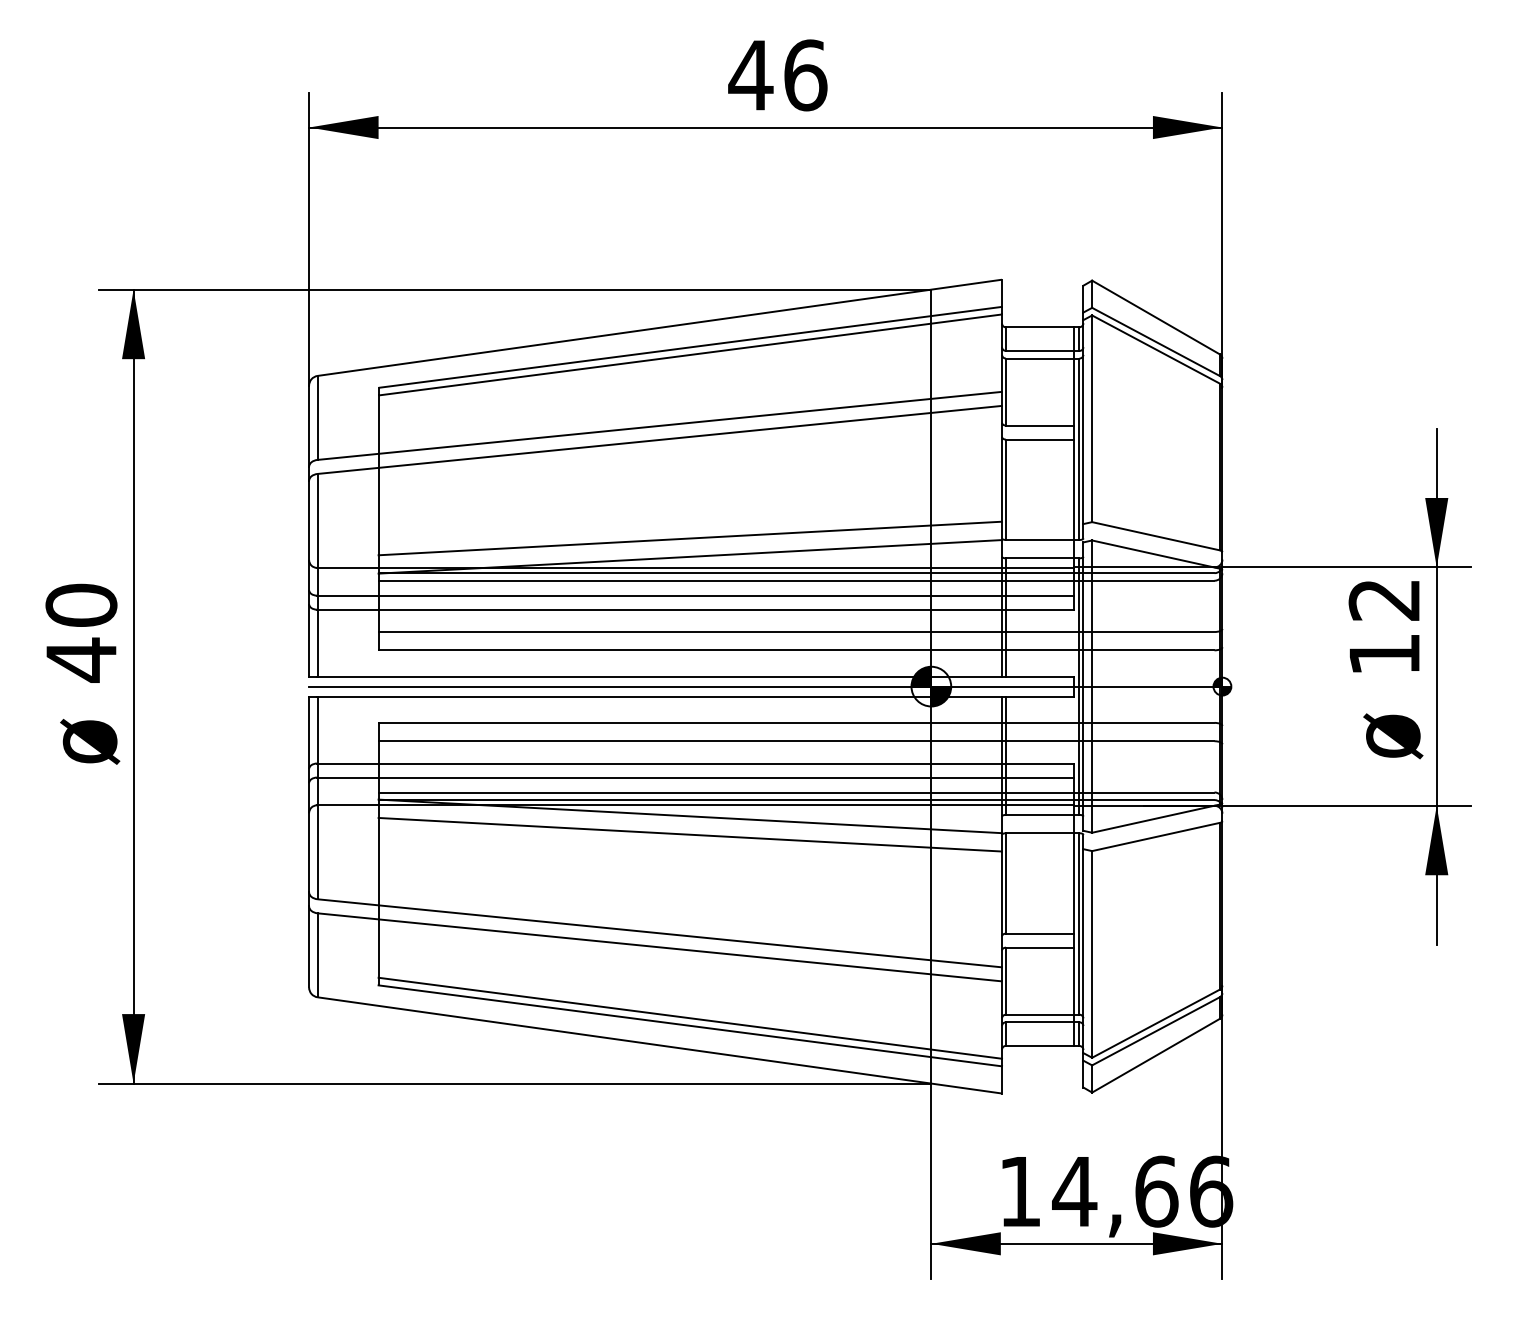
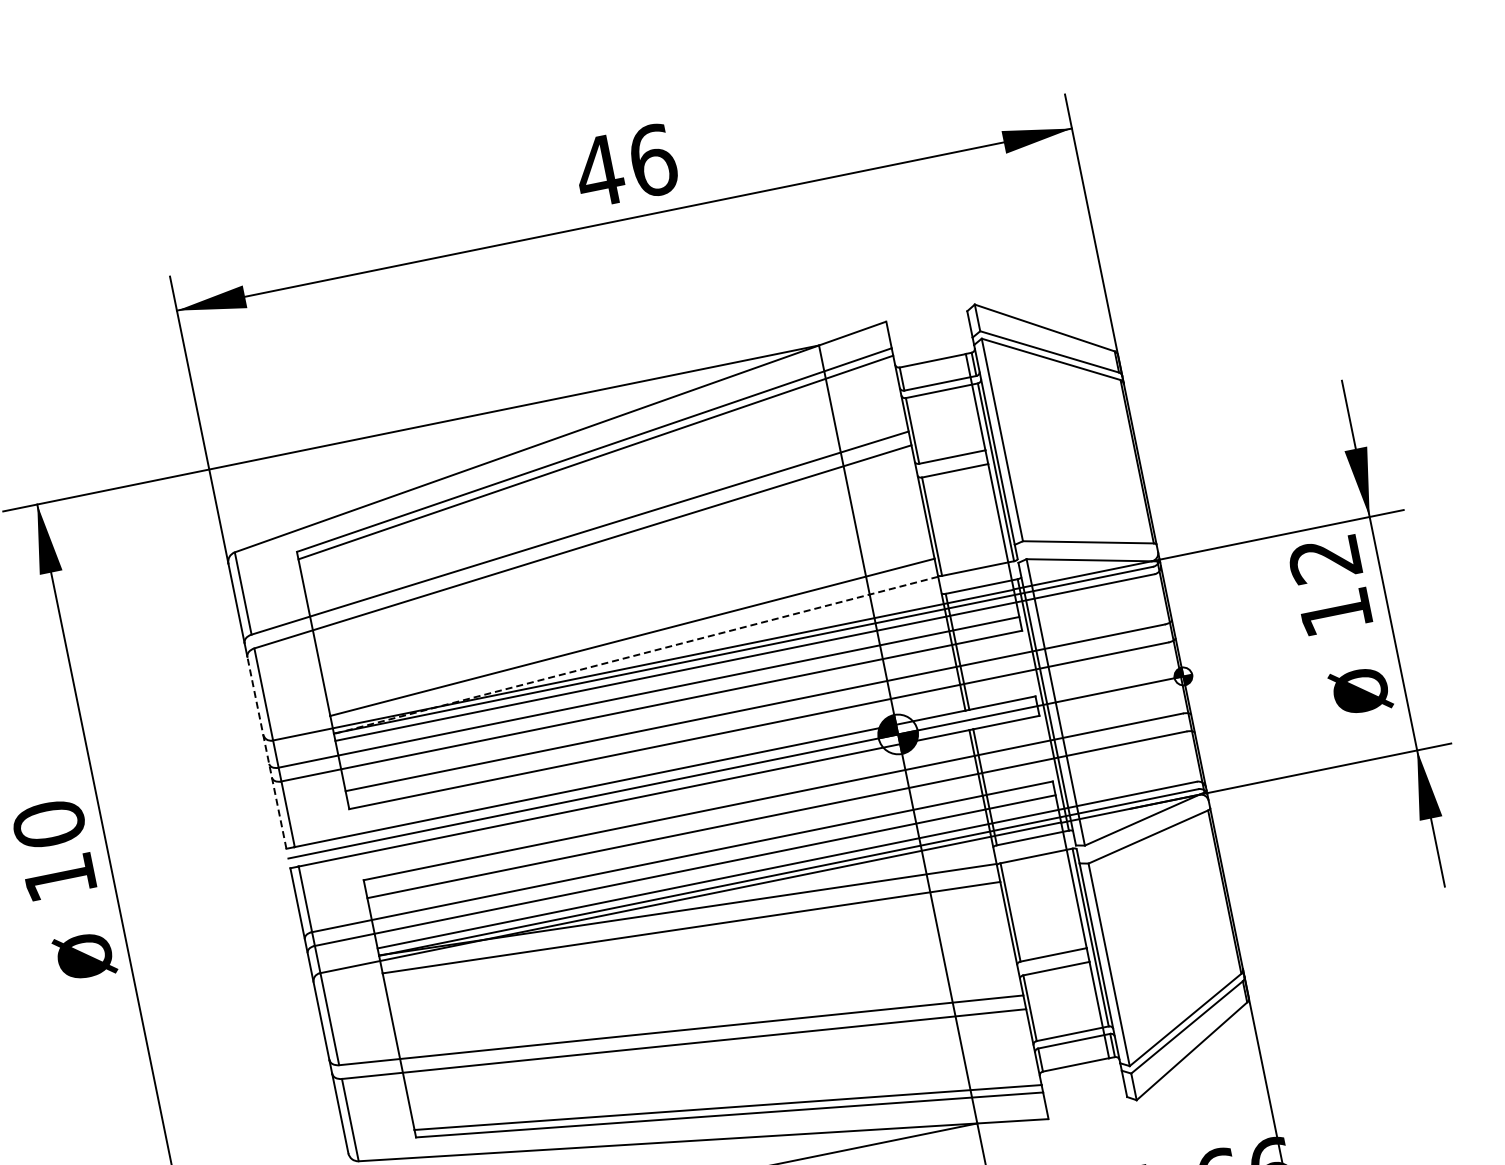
line: (689, 556) -> (635, 655), solid -> dashed
line: (309, 578) -> (267, 752), solid -> dashed
text: (81, 659) -> (59, 877), 40 -> 10

